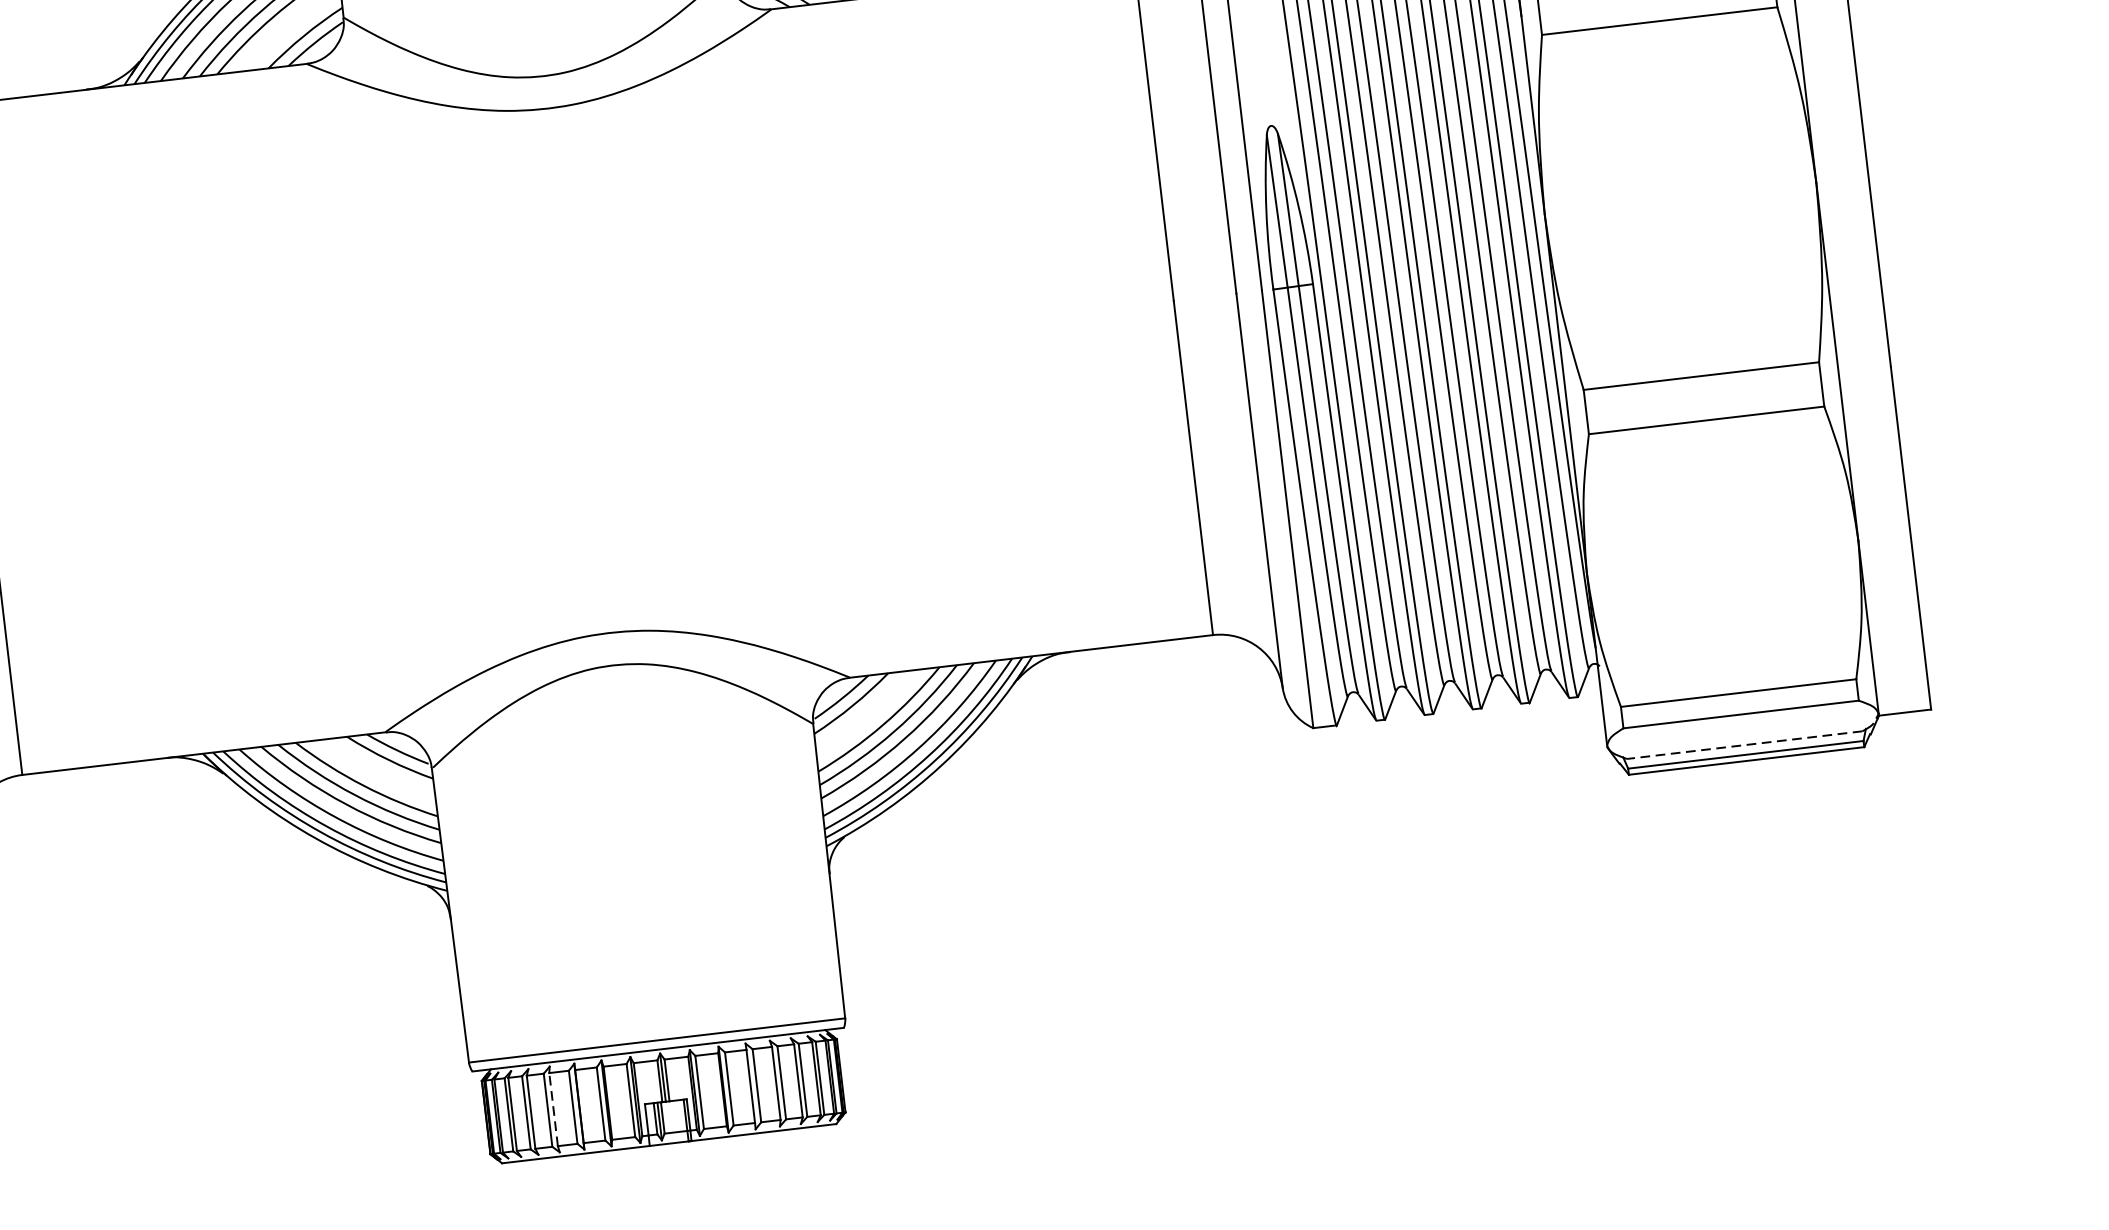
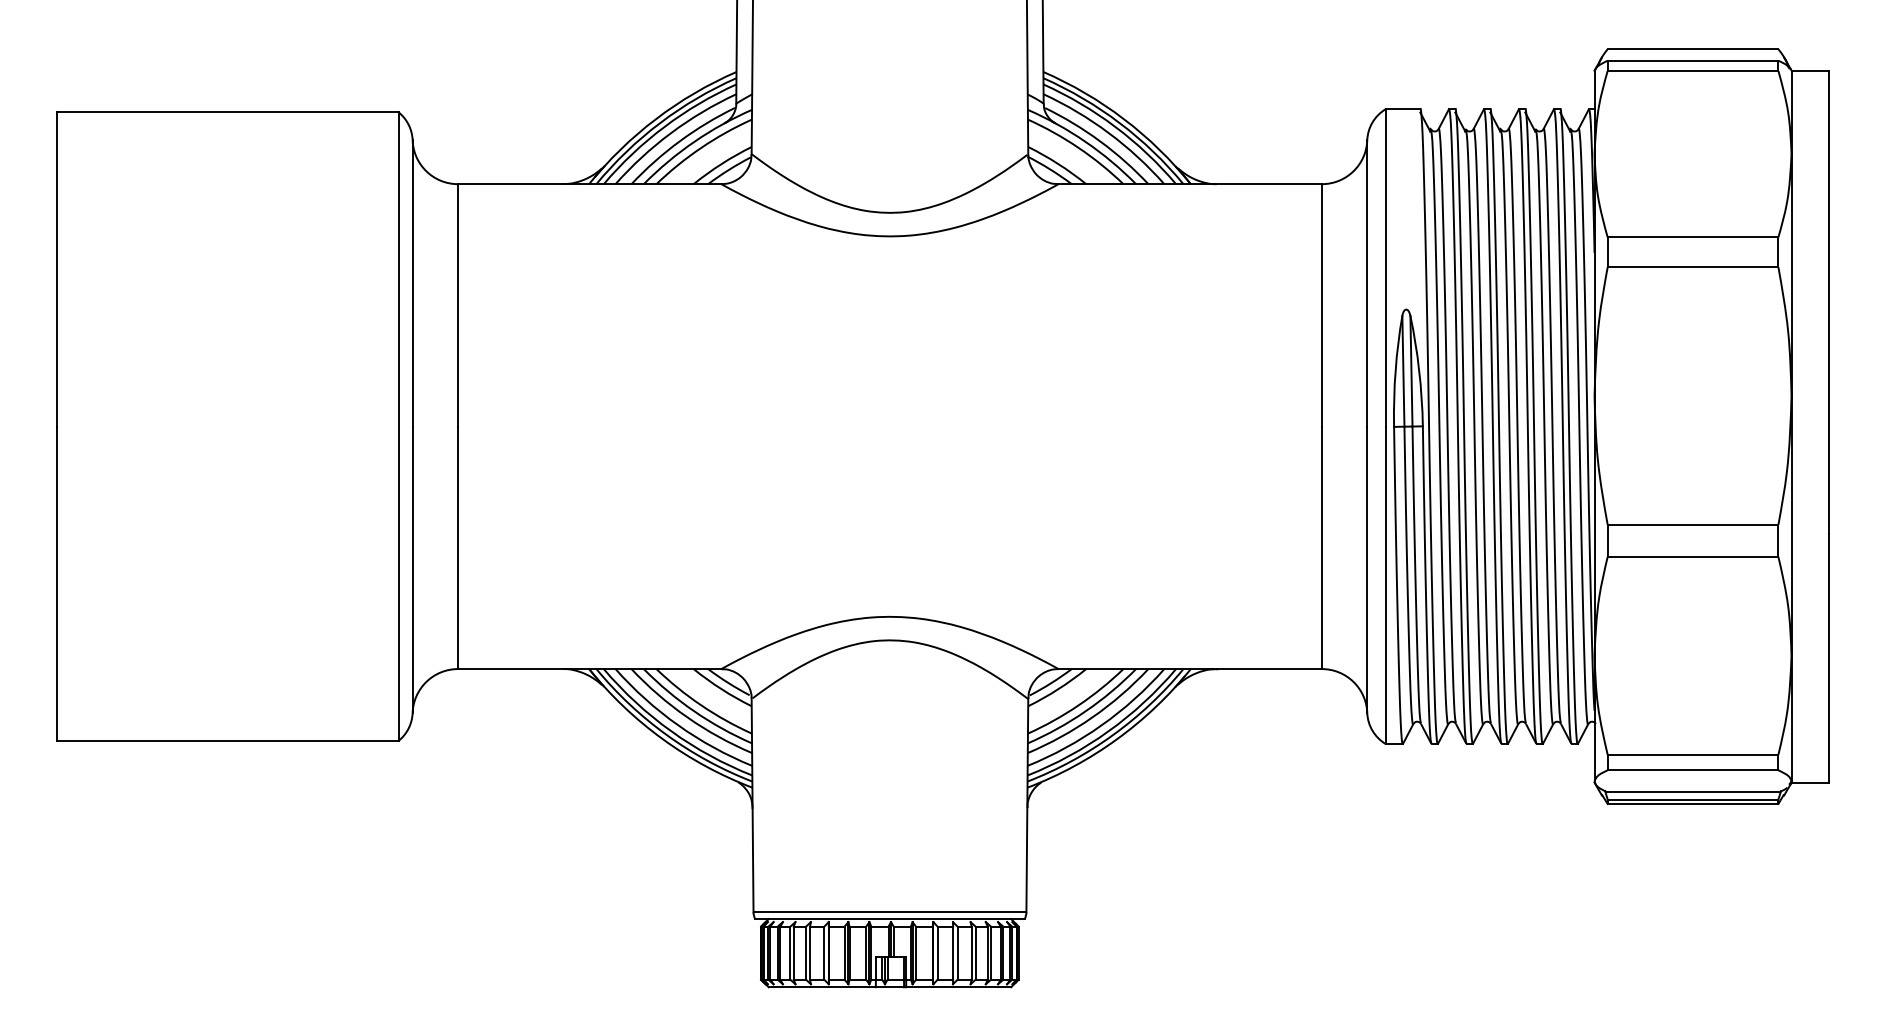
line: (1743, 745) -> (1692, 792), dashed -> solid
line: (554, 1110) -> (810, 953), dashed -> solid

